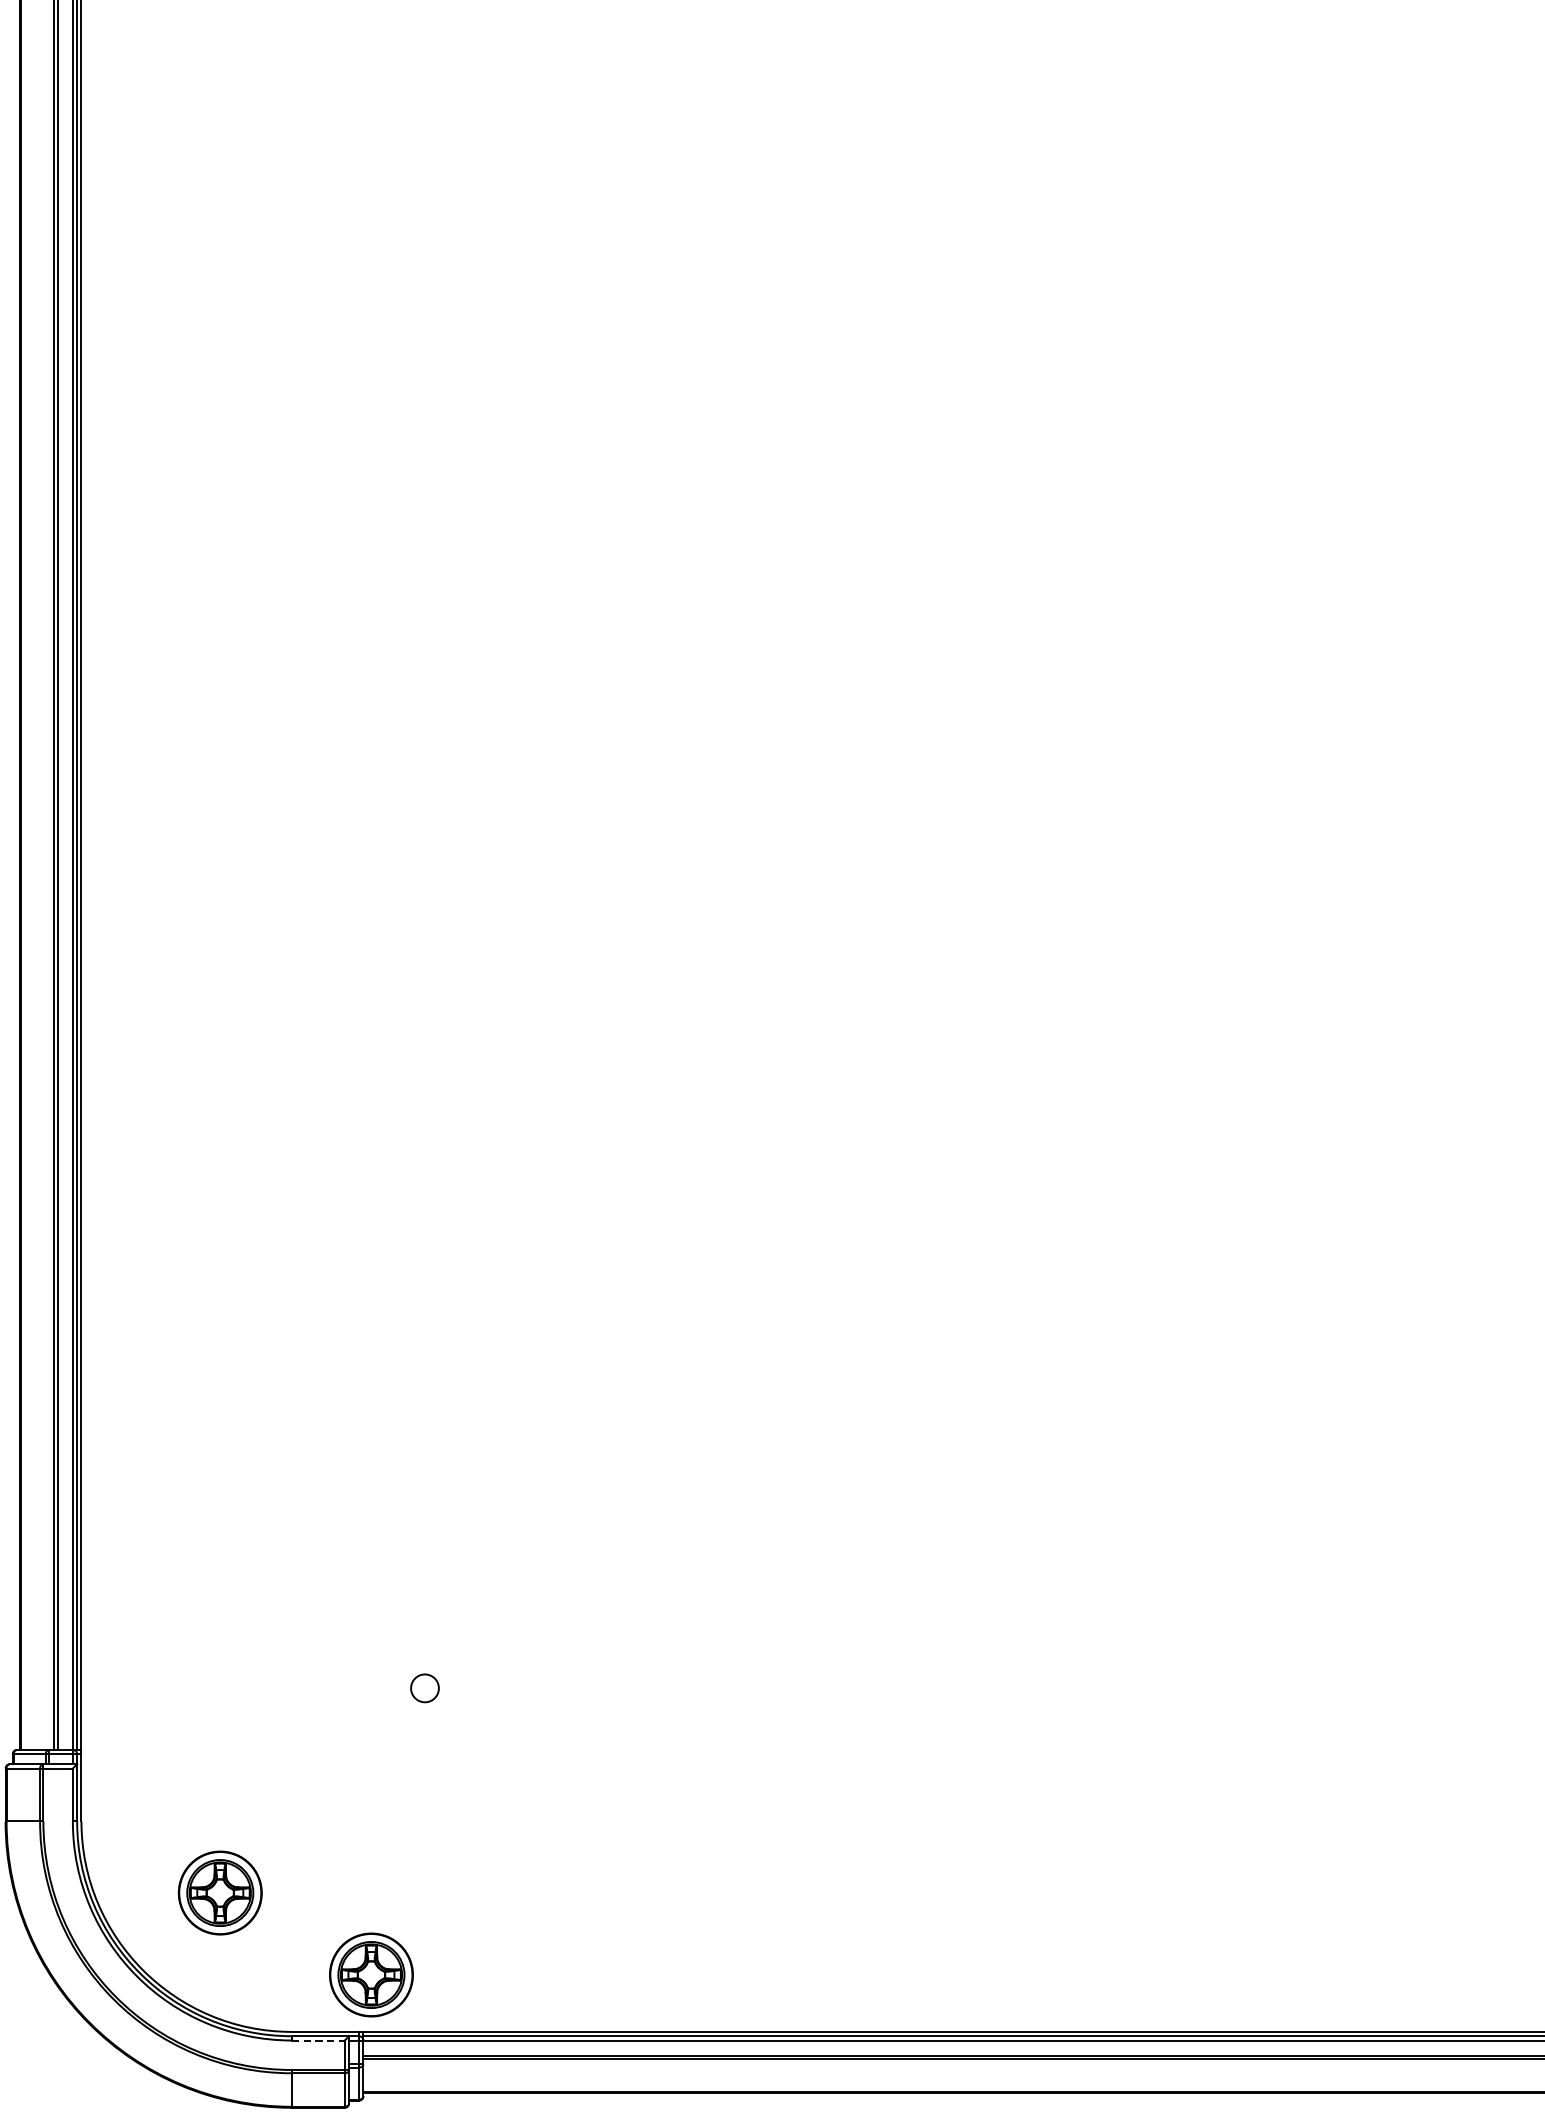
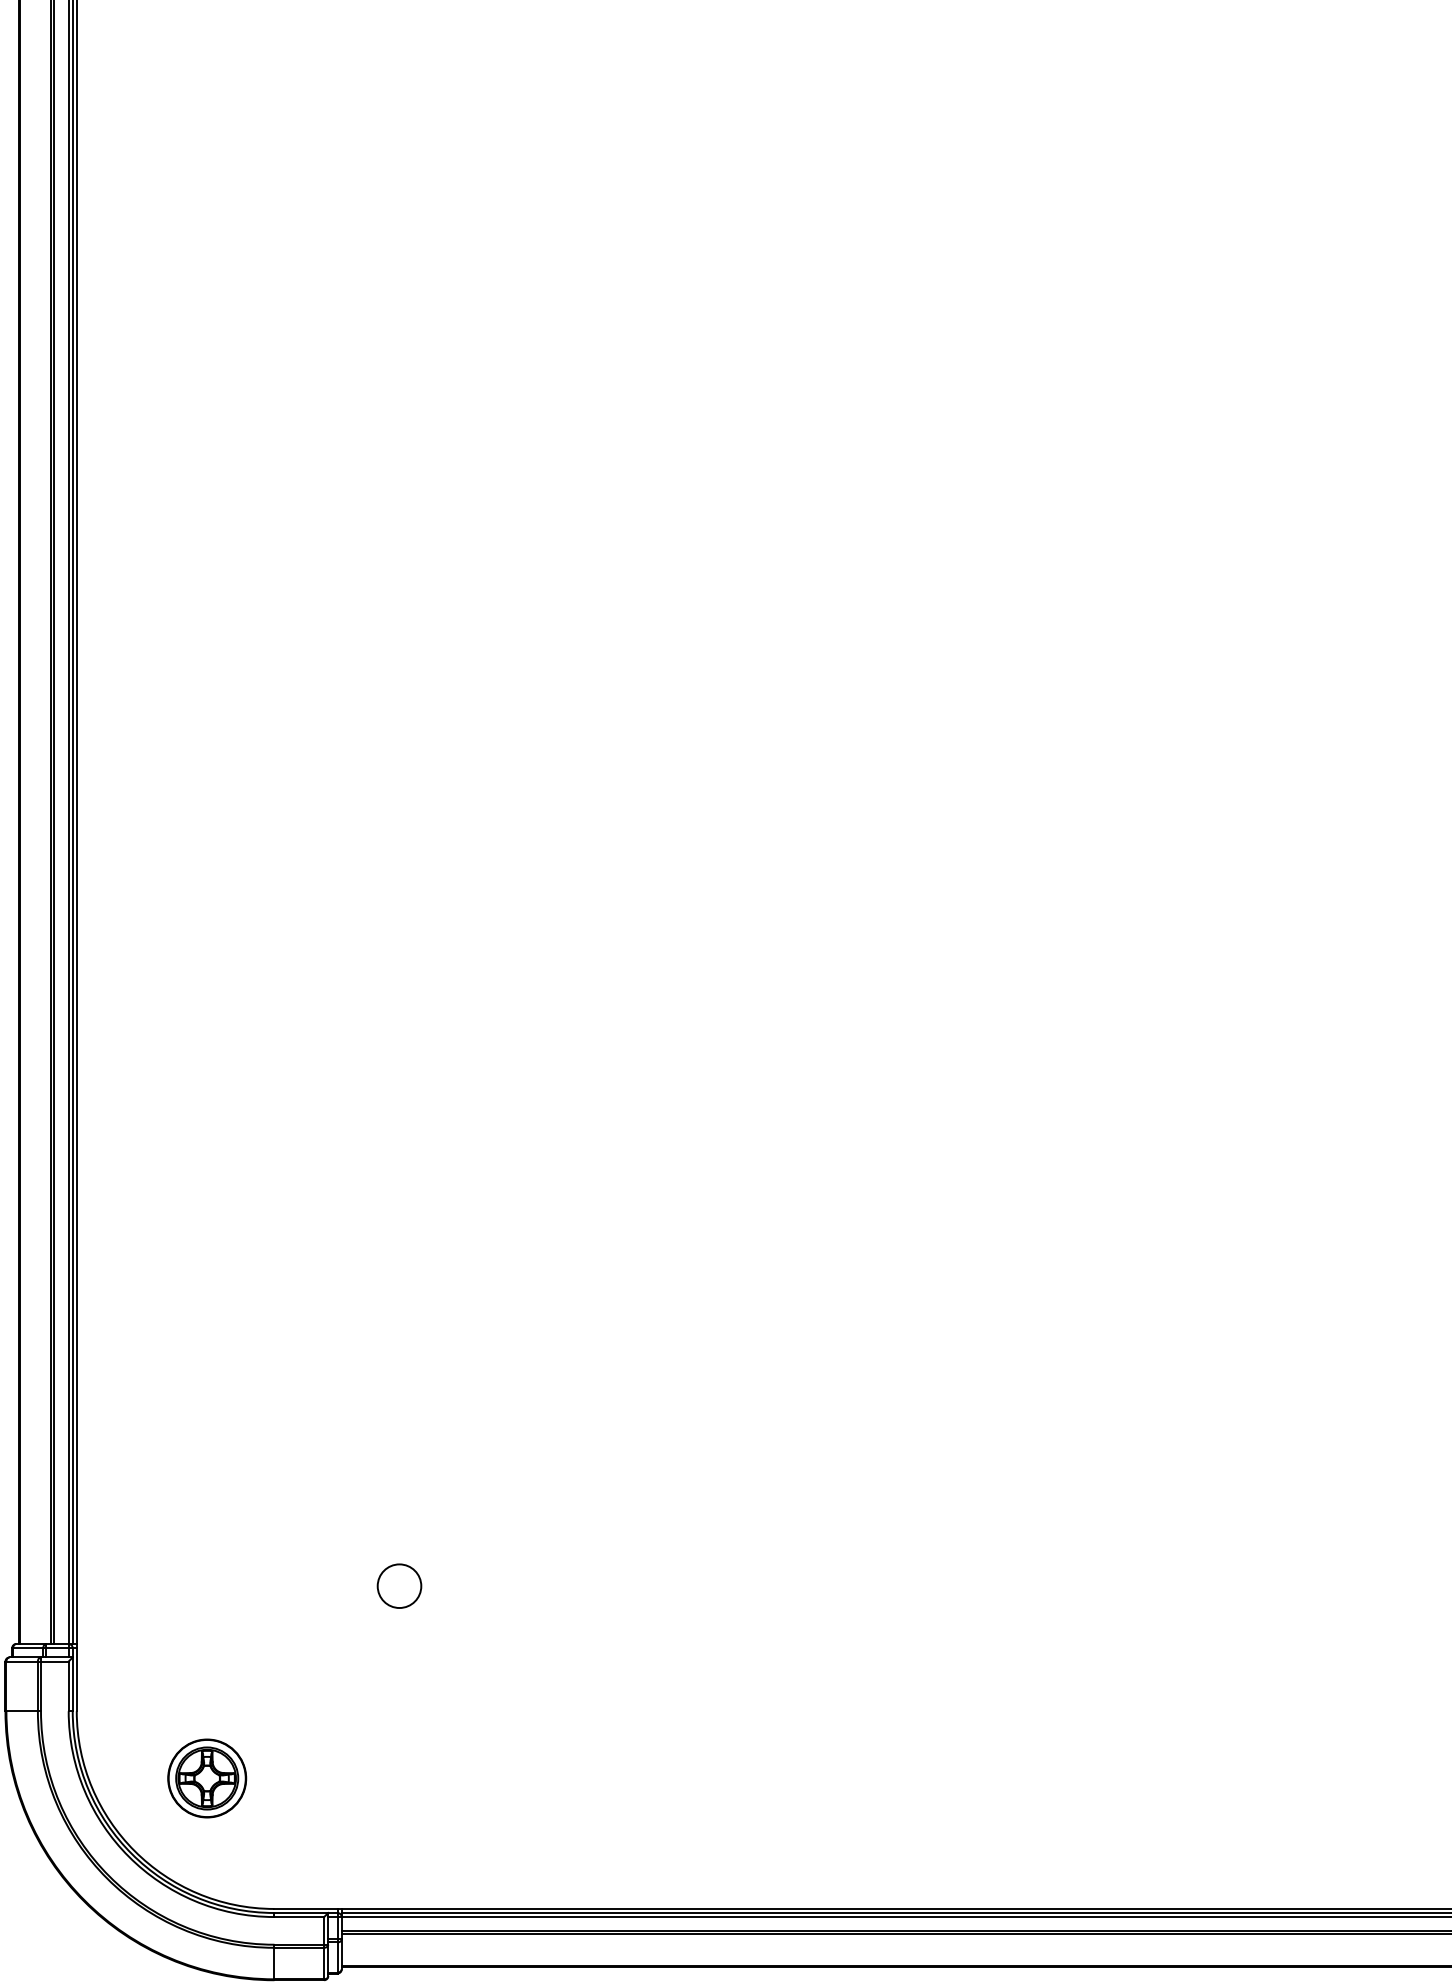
circle: (424, 1688) -> (399, 1586), size x1.67
part: (371, 1975) -> (349, 1855), removed
line: (318, 2041) -> (299, 1917), dashed -> solid

